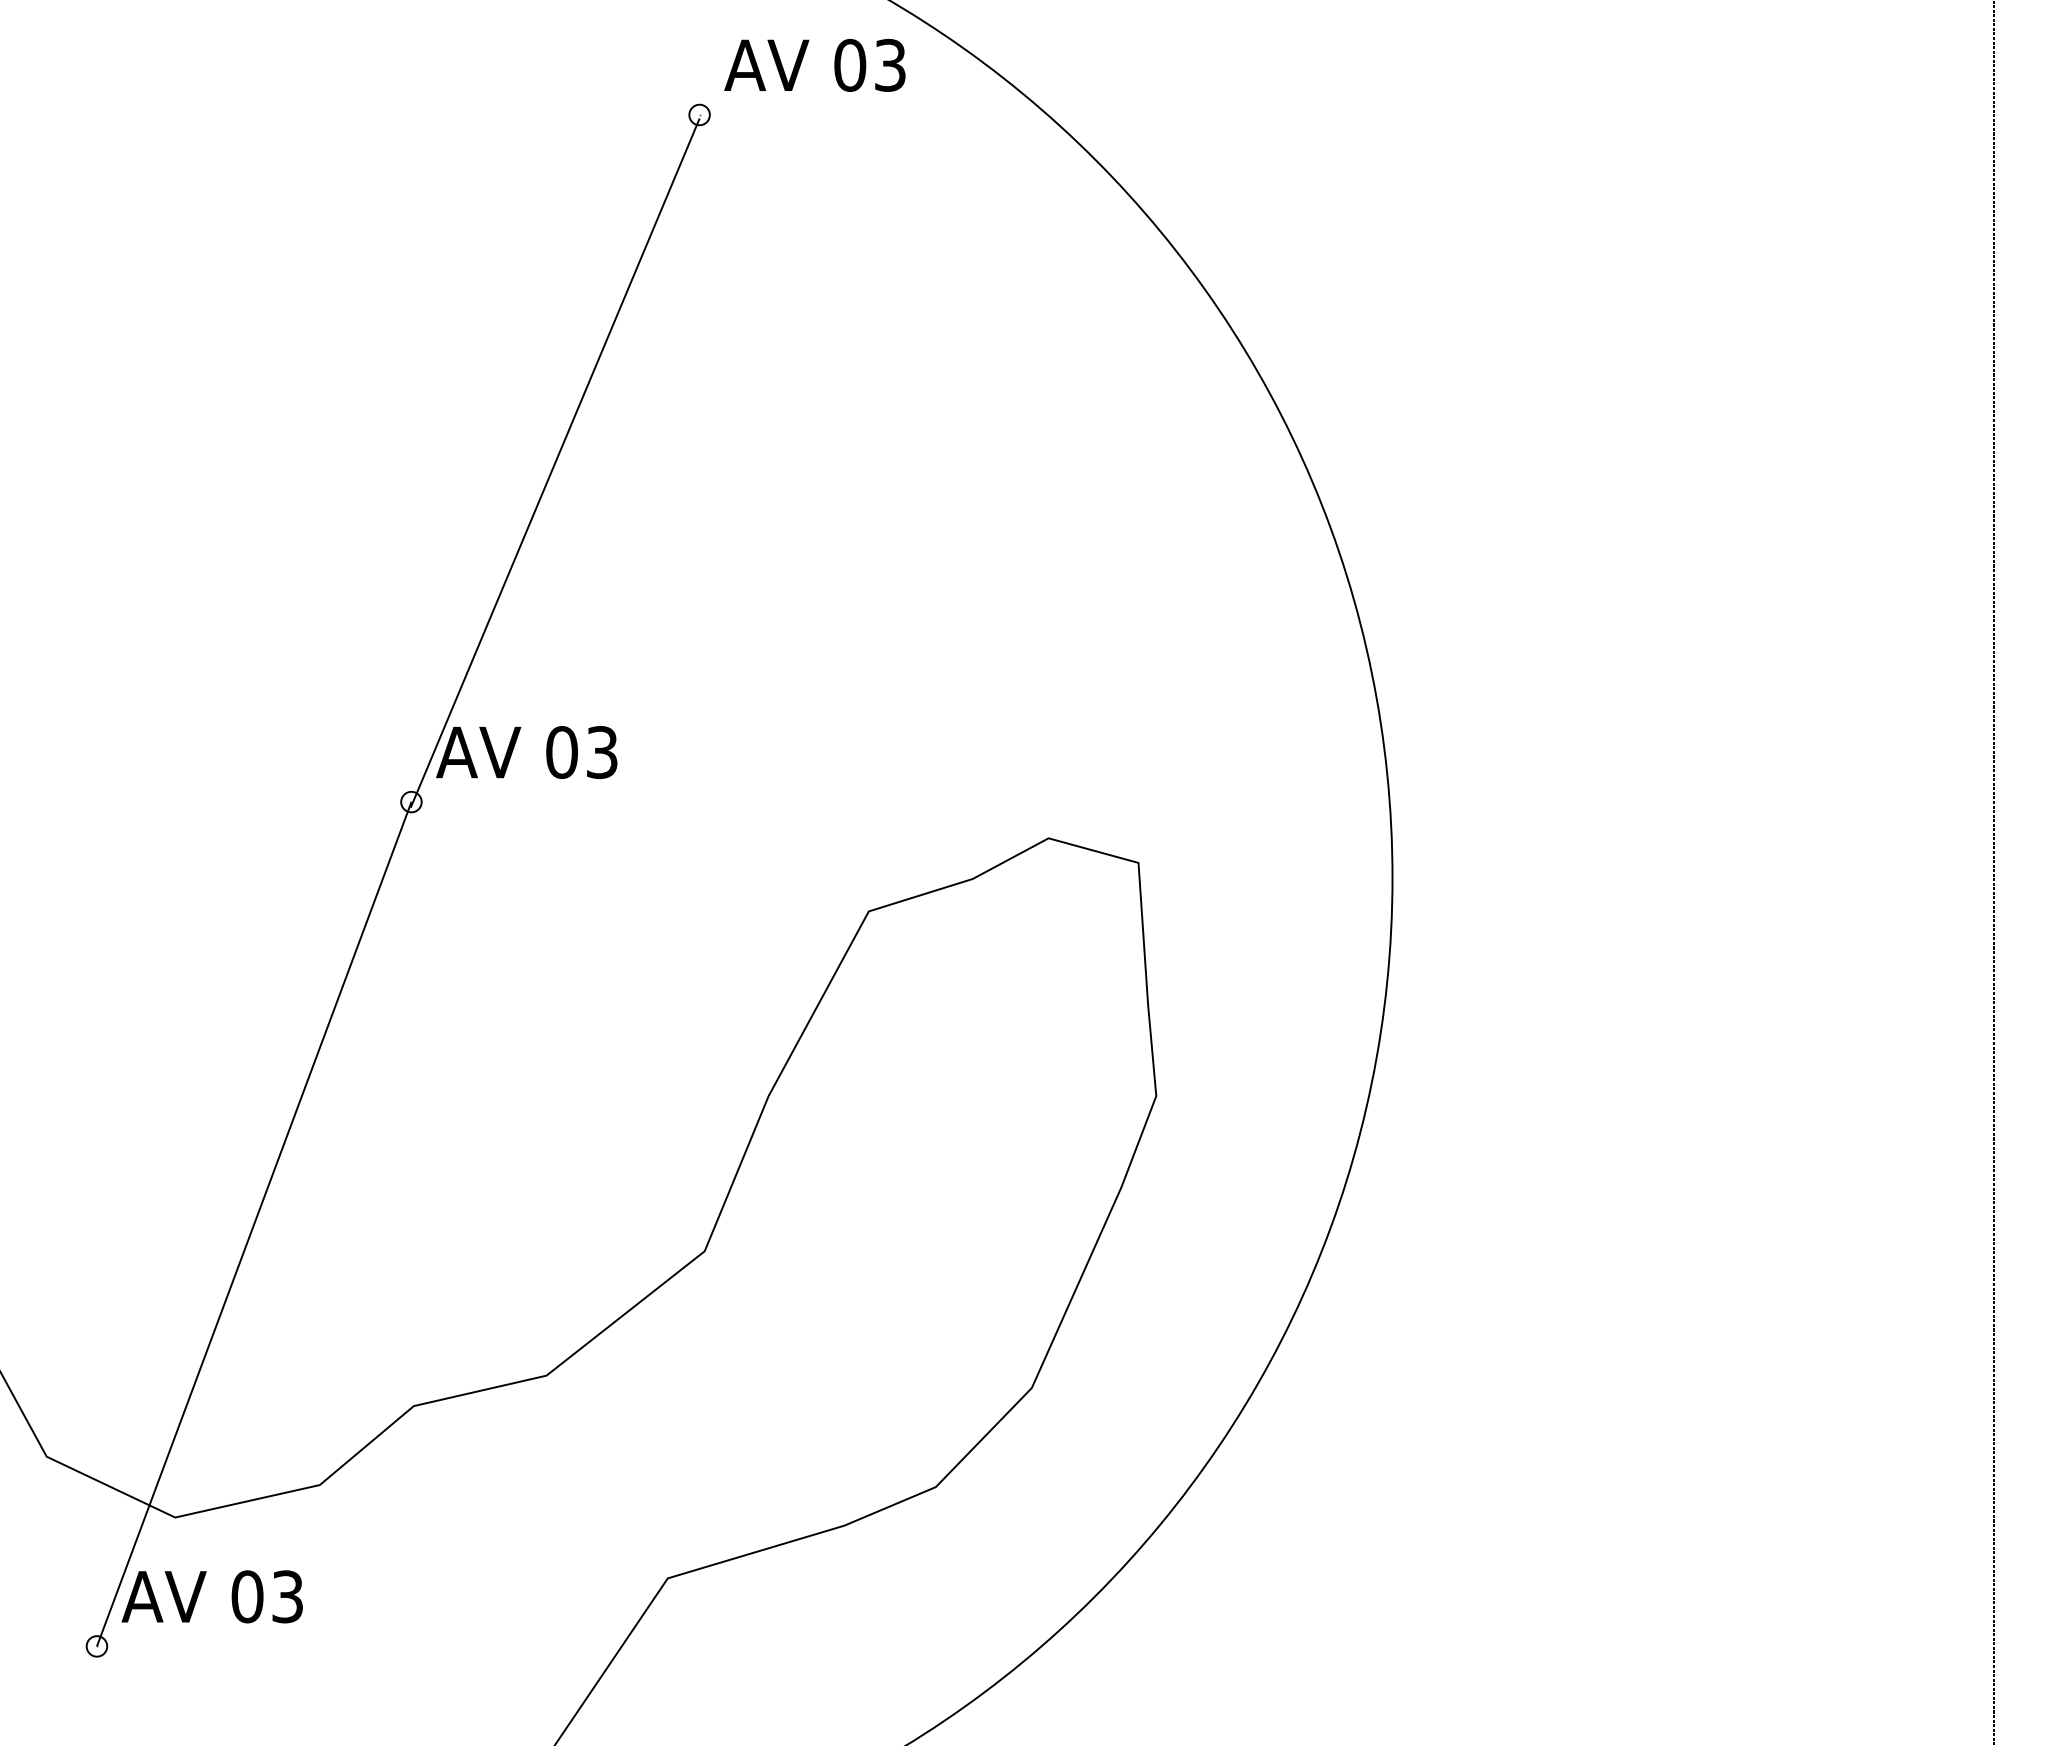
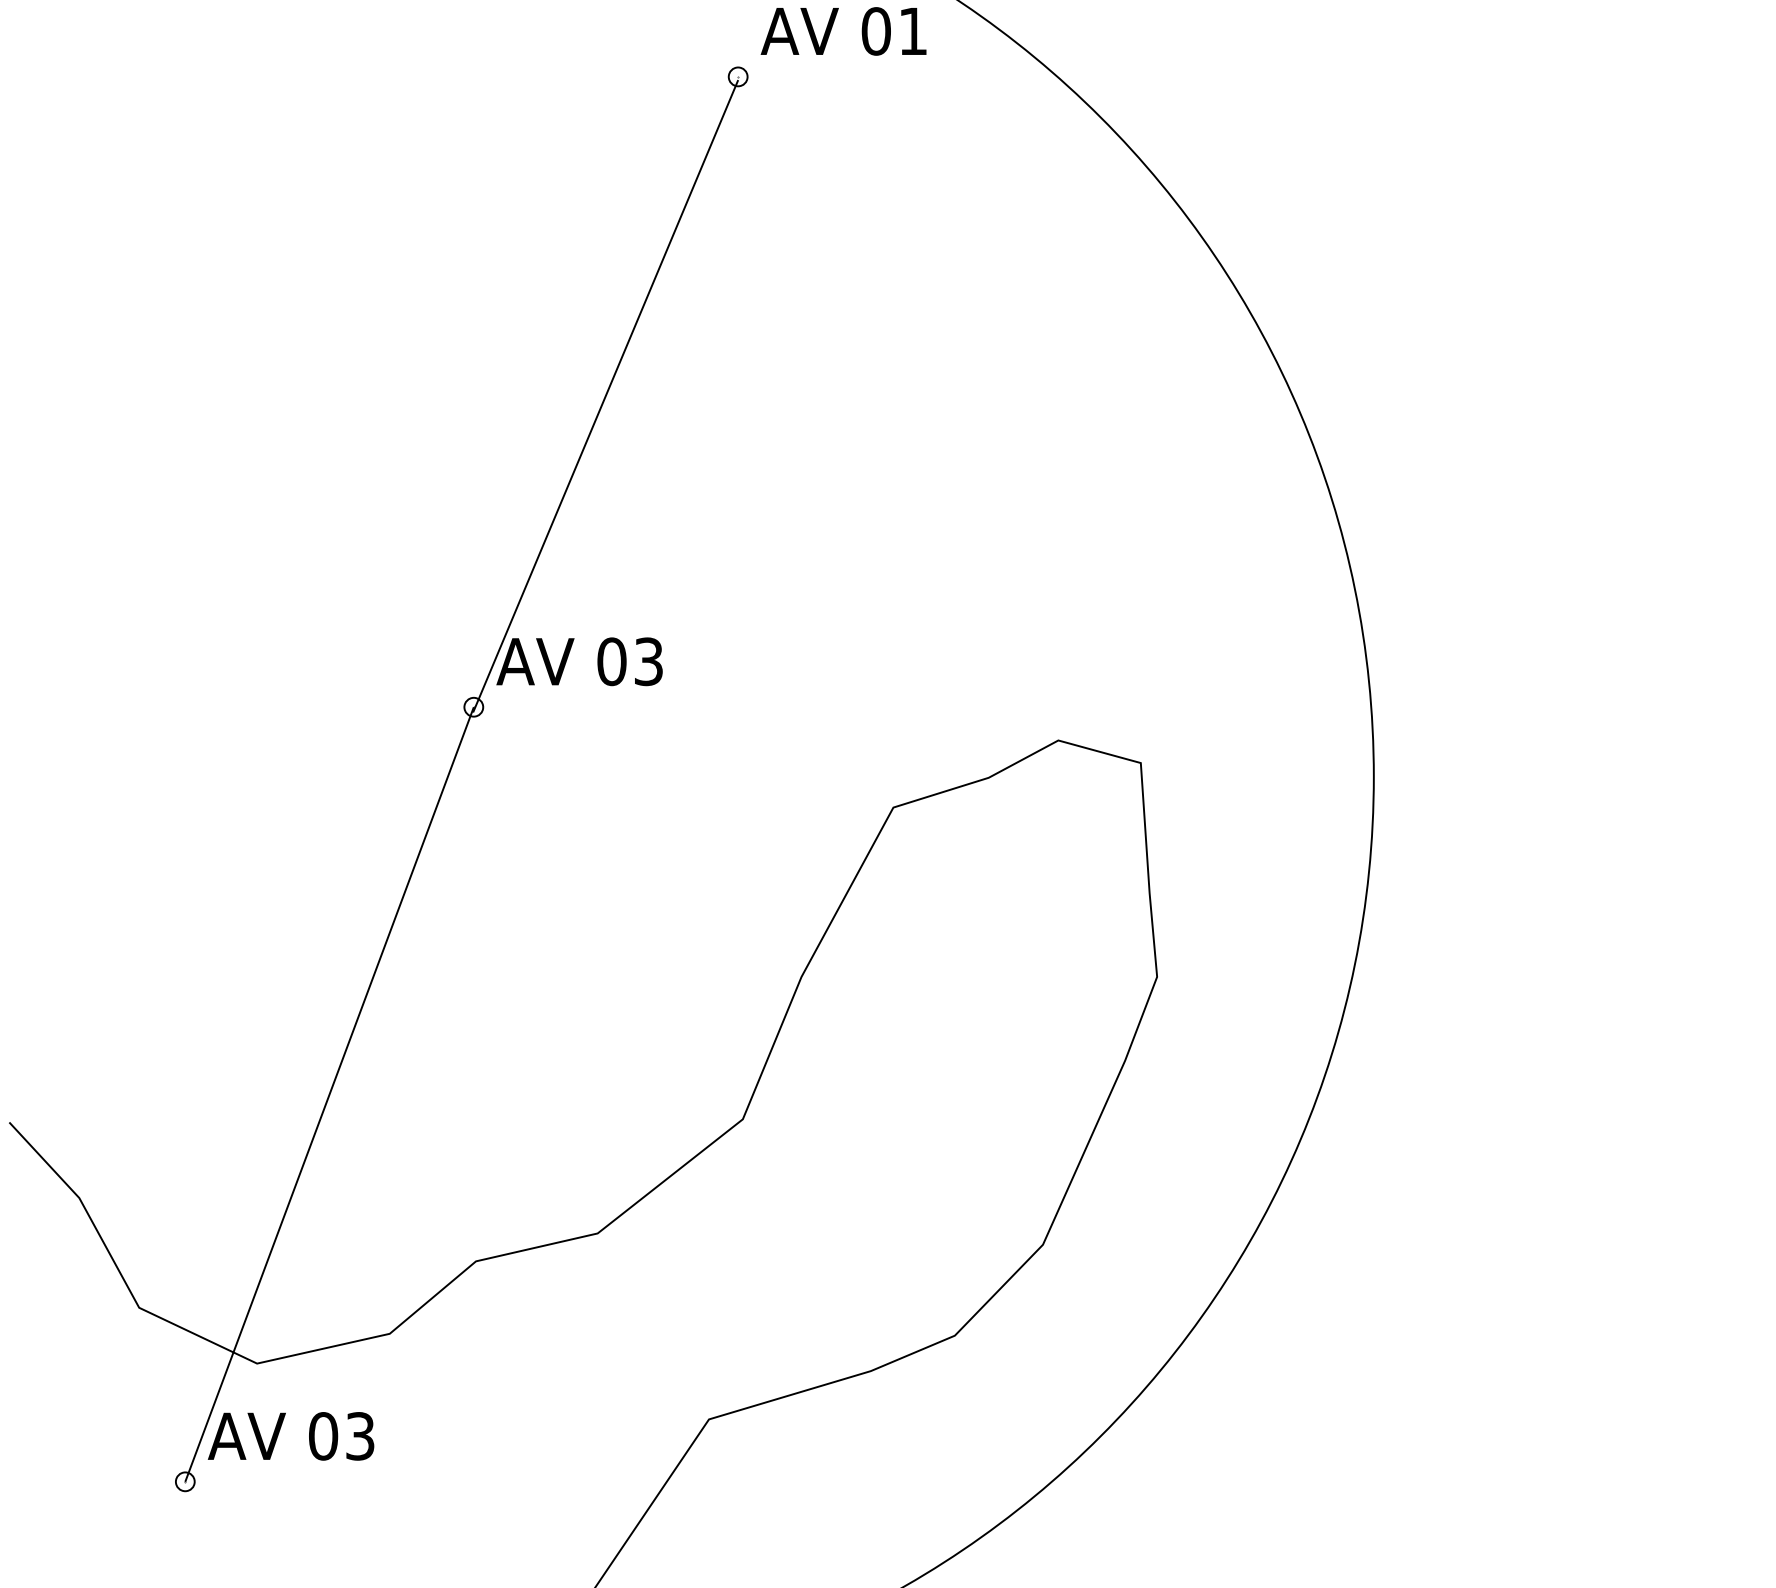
text: (890, 64) -> (913, 30), 03 -> 01

